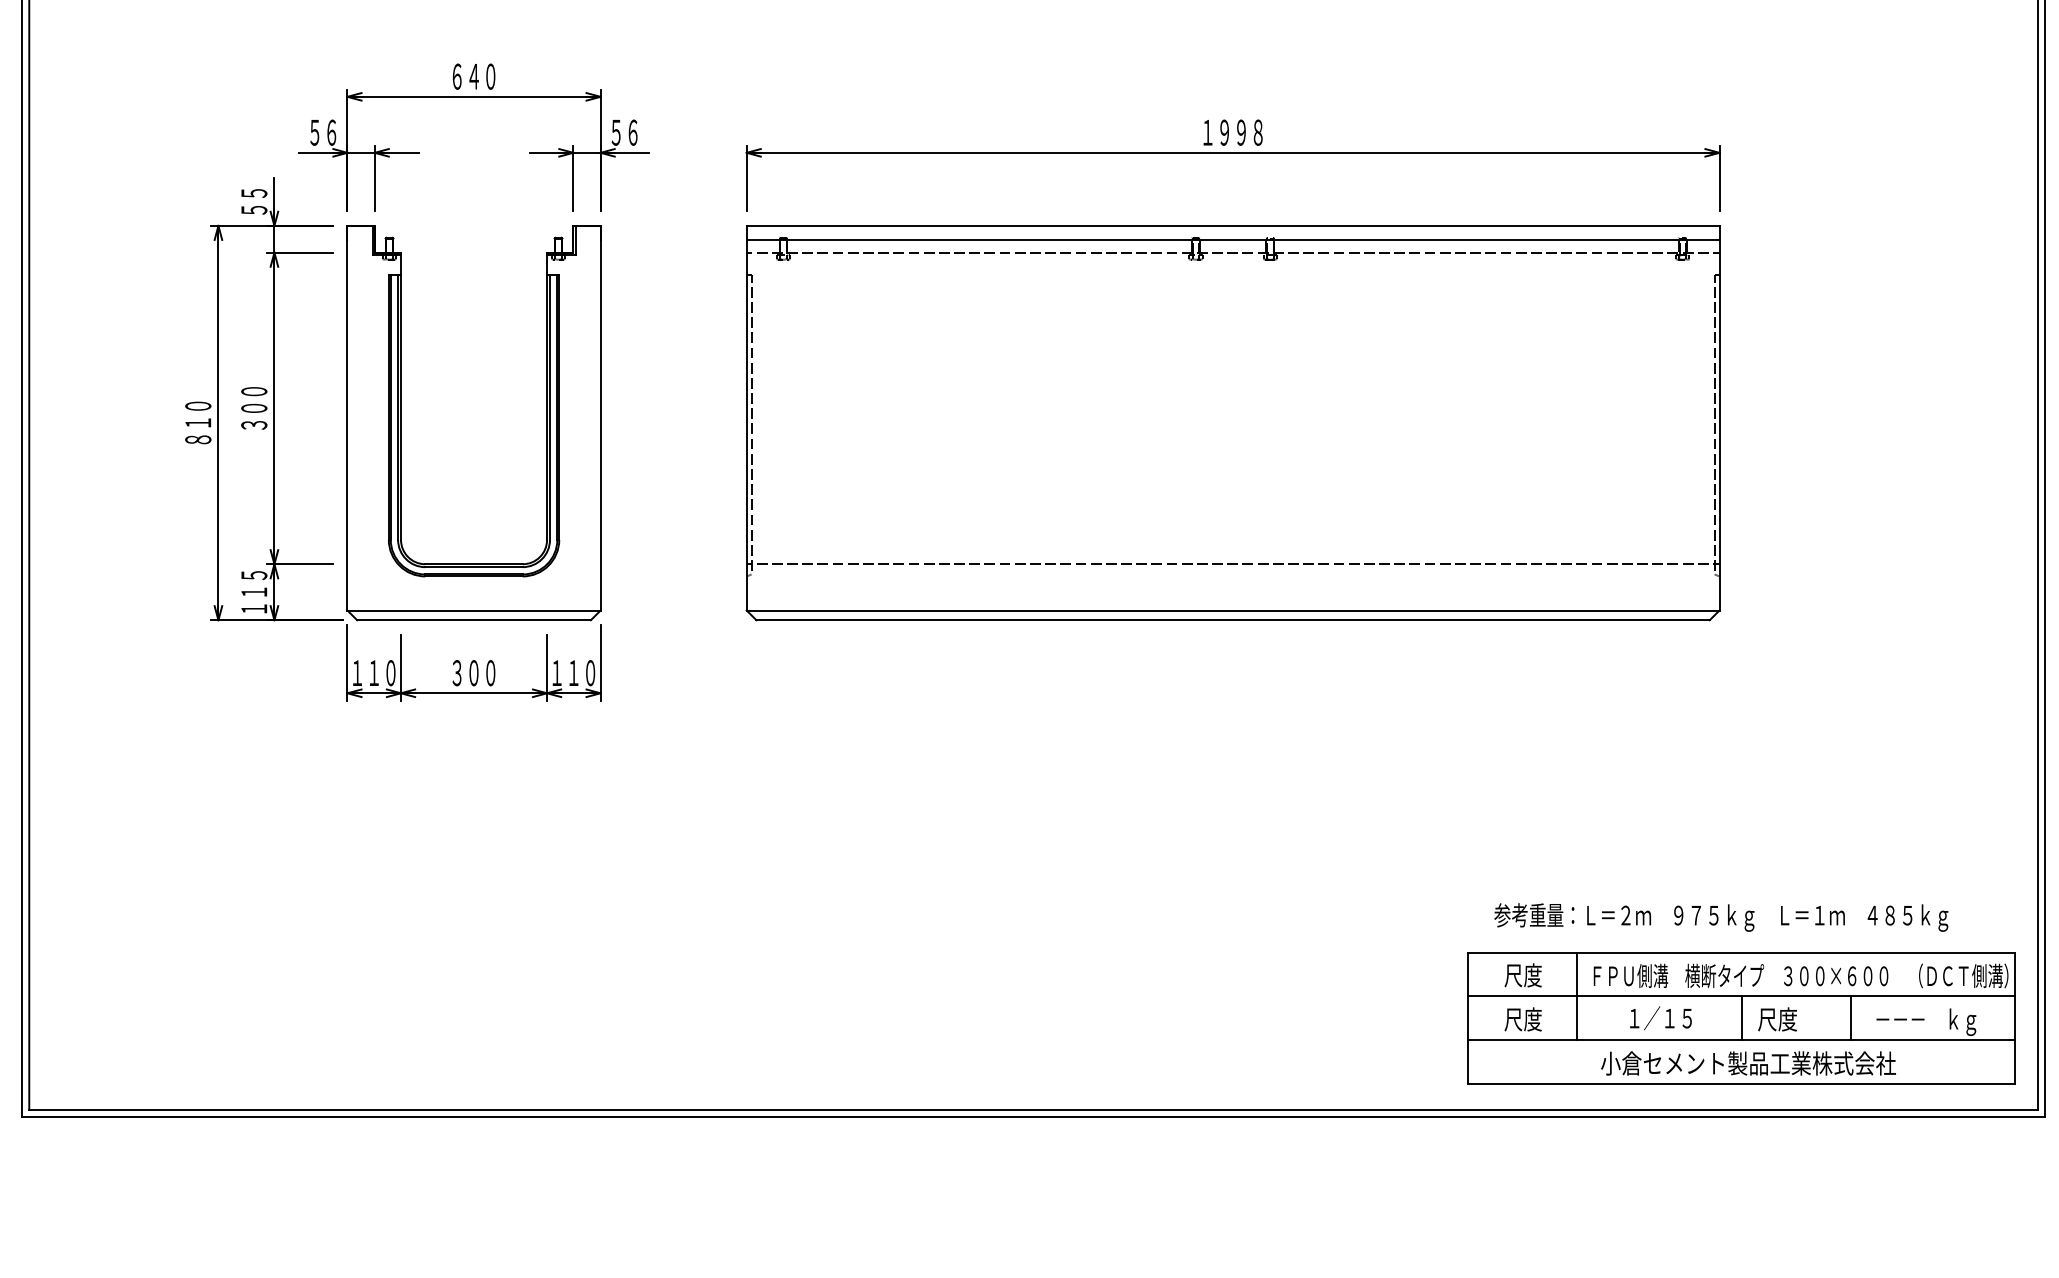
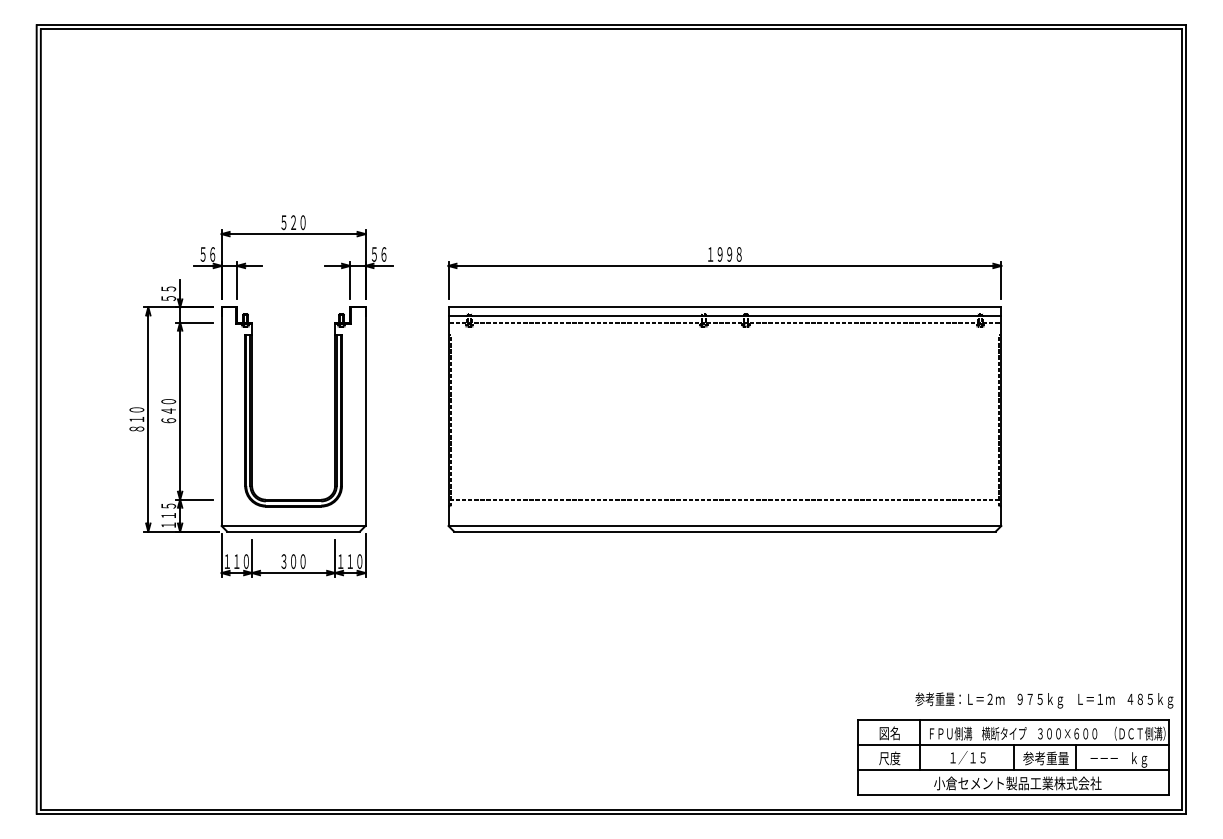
text: (465, 76) -> (288, 222), ６４０ -> ５２０
text: (253, 416) -> (168, 415), ３００ -> ６４０
text: (1721, 917) -> (1044, 700), moved
text: (1522, 975) -> (889, 733), 尺度 -> 図名
text: (1797, 1019) -> (1045, 758), 尺度 -> 参考重量

